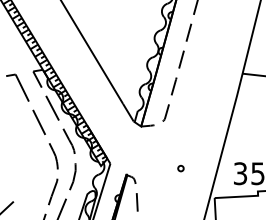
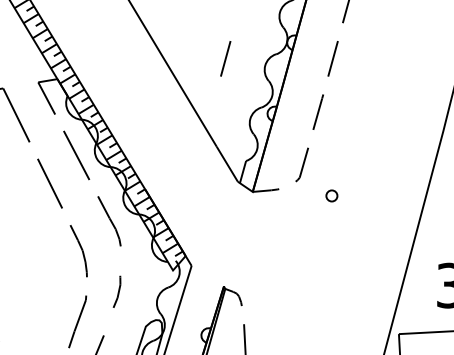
line: (127, 59) -> (225, 58), added
part: (180, 168) -> (330, 195), moved
part: (72, 176) -> (116, 291), size x0.6

